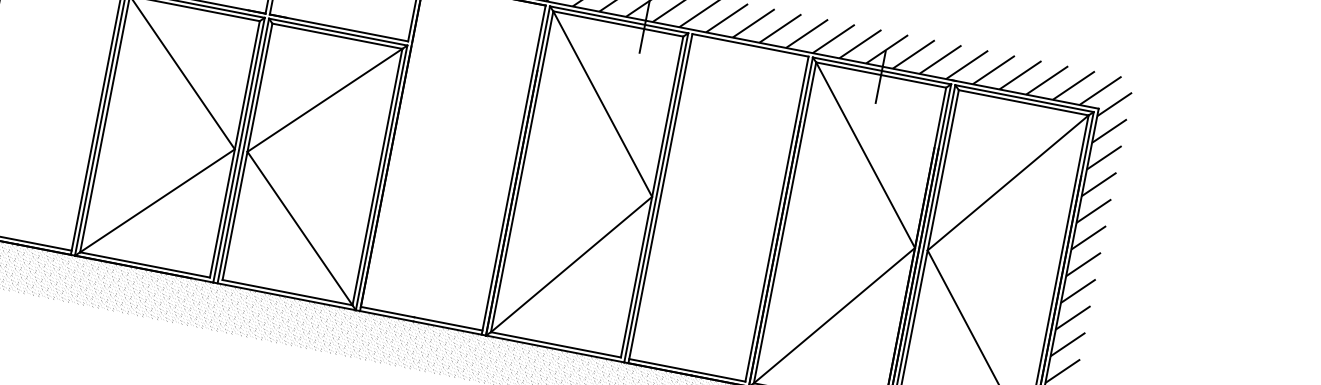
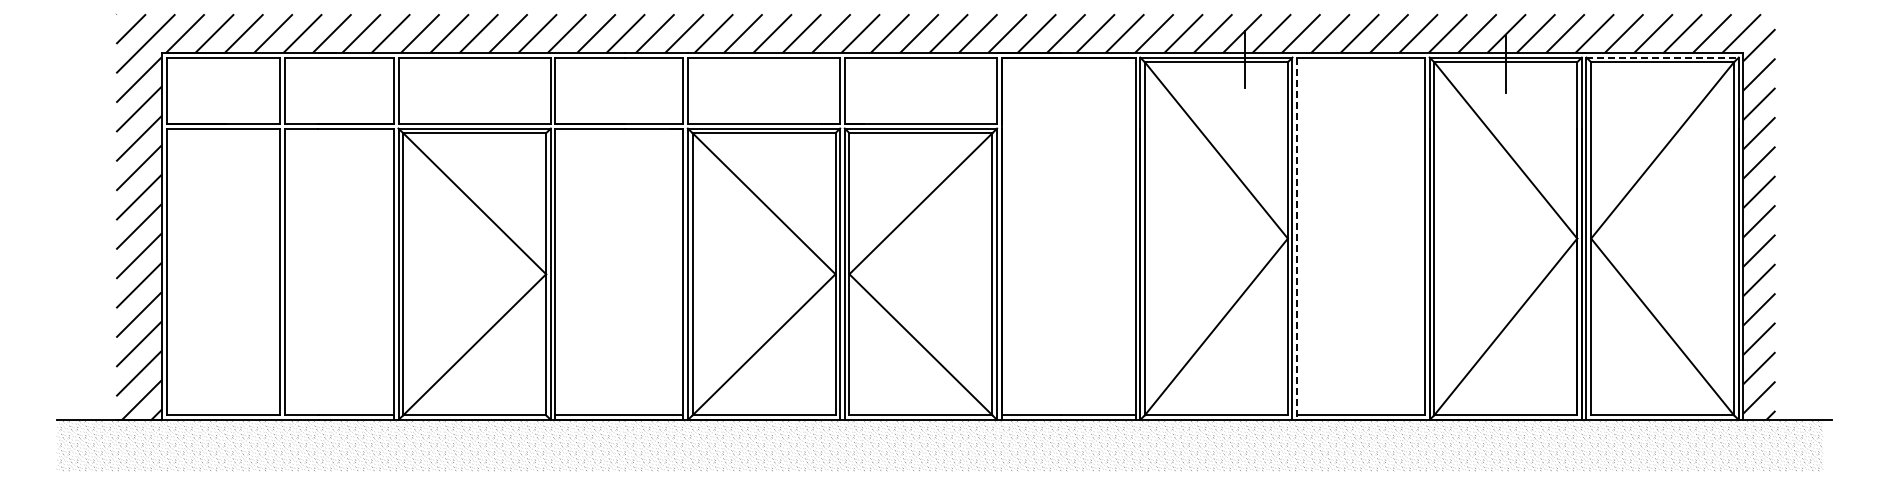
line: (1025, 98) -> (1663, 57), solid -> dashed
line: (660, 199) -> (1297, 239), solid -> dashed

